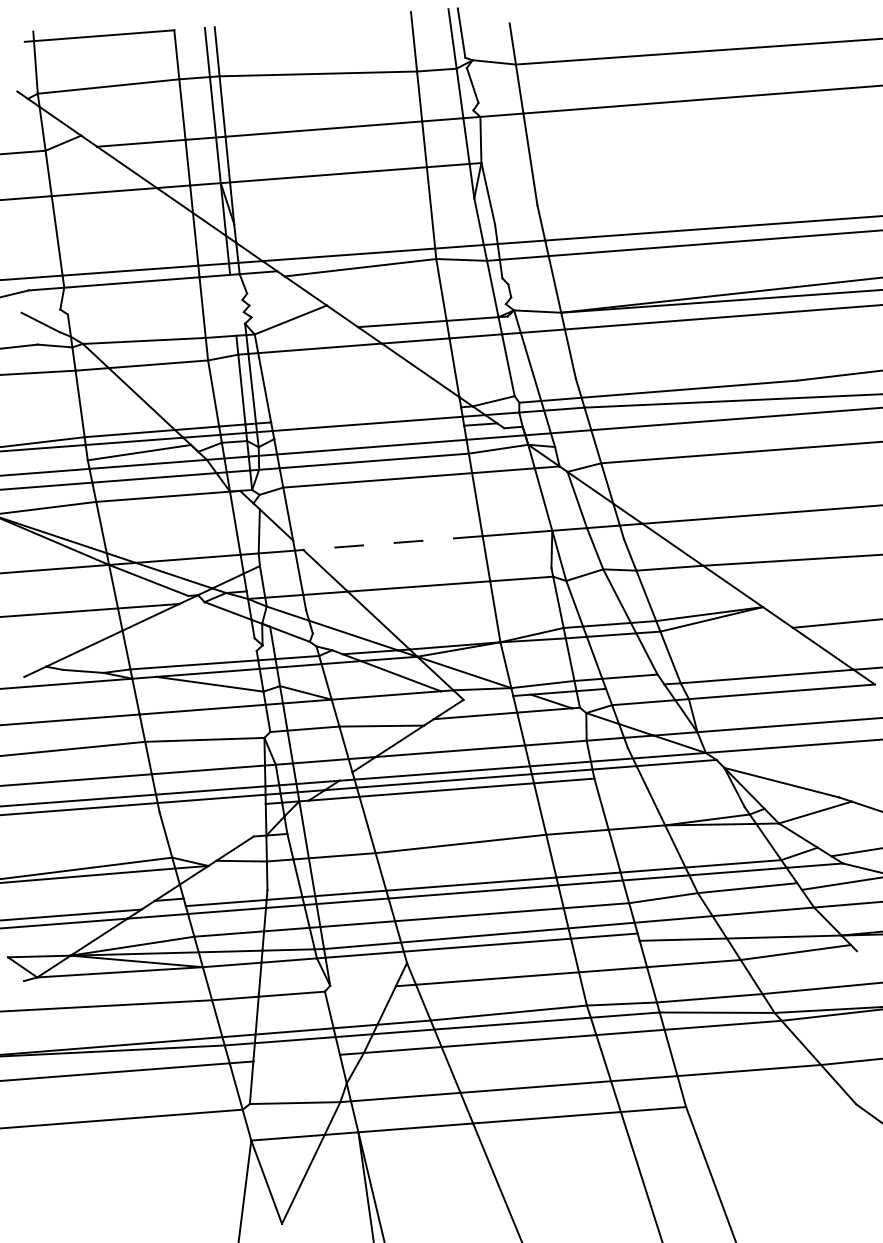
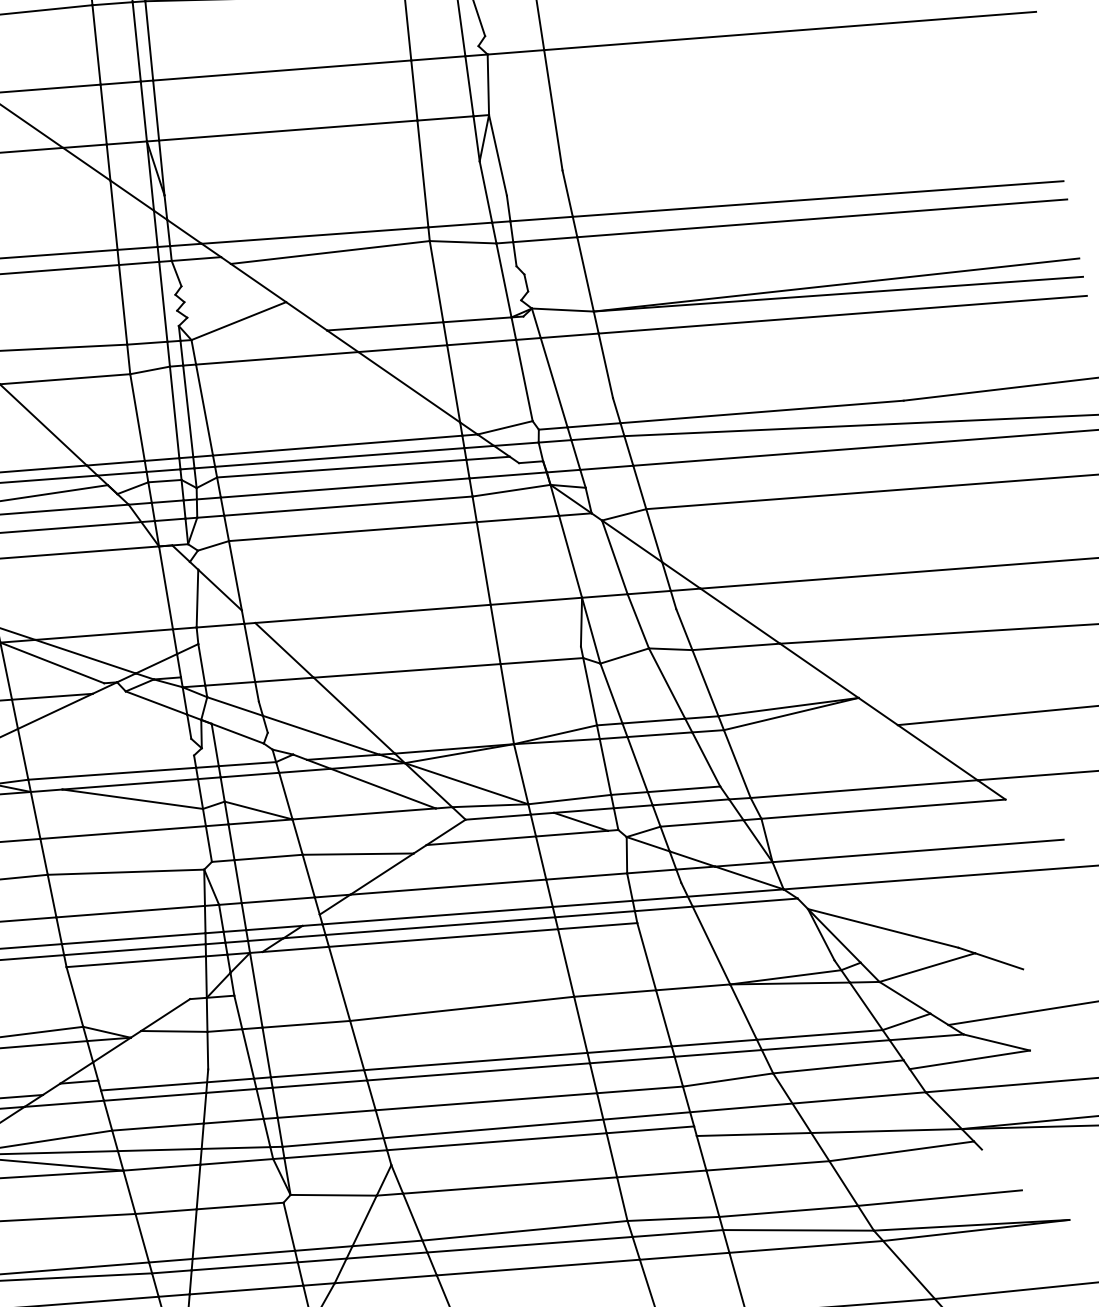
line: (233, 304) -> (163, 300), added
line: (366, 414) -> (338, 445), added
line: (369, 432) -> (342, 468), added
line: (392, 543) -> (372, 614), dashed -> solid
line: (635, 686) -> (691, 802), added
line: (488, 697) -> (498, 816), added
line: (212, 807) -> (136, 960), added
line: (362, 985) -> (332, 1194), added
line: (296, 1057) -> (246, 1289), added

